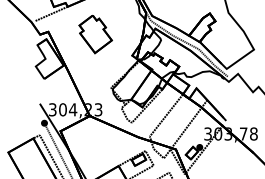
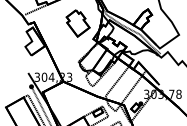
part: (95, 34) -> (78, 23), moved

